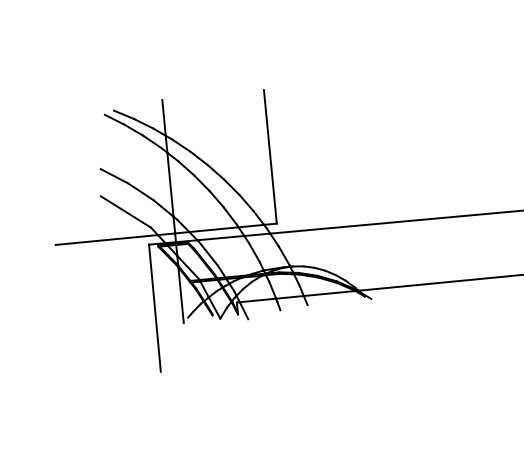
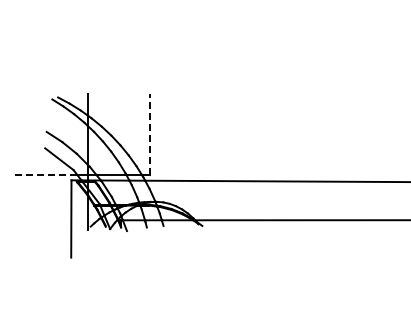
line: (269, 157) -> (149, 134), solid -> dashed
line: (107, 240) -> (46, 175), solid -> dashed

